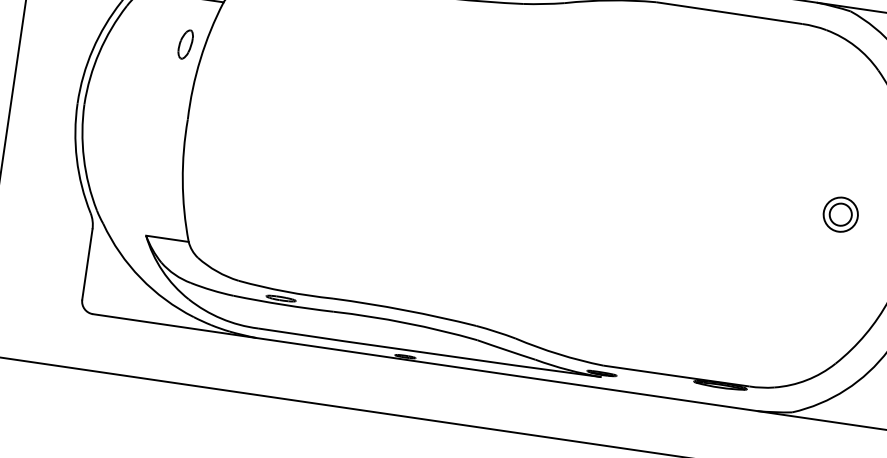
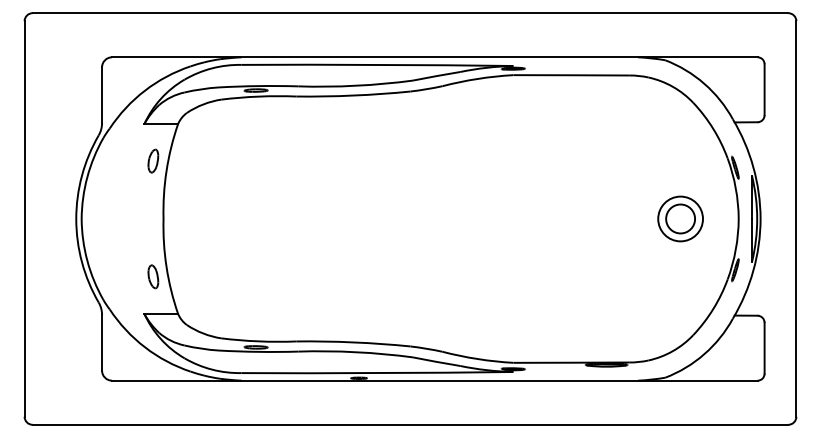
part: (164, 190) -> (153, 276), added
part: (840, 214) -> (680, 218), size x1.67

